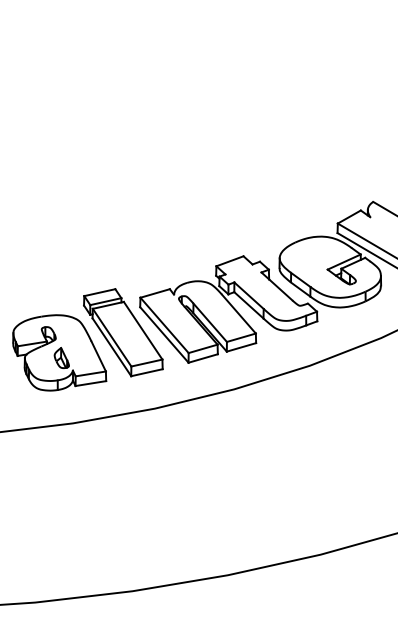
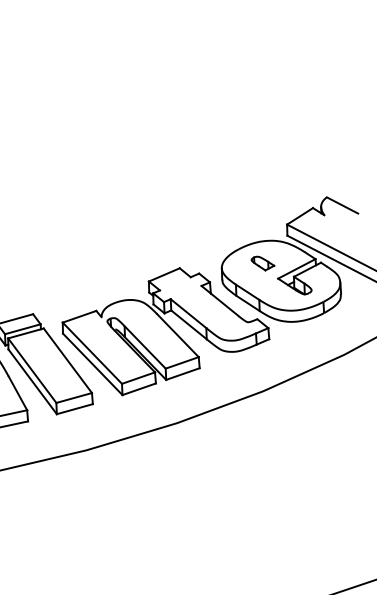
part: (314, 255) -> (262, 263), added

